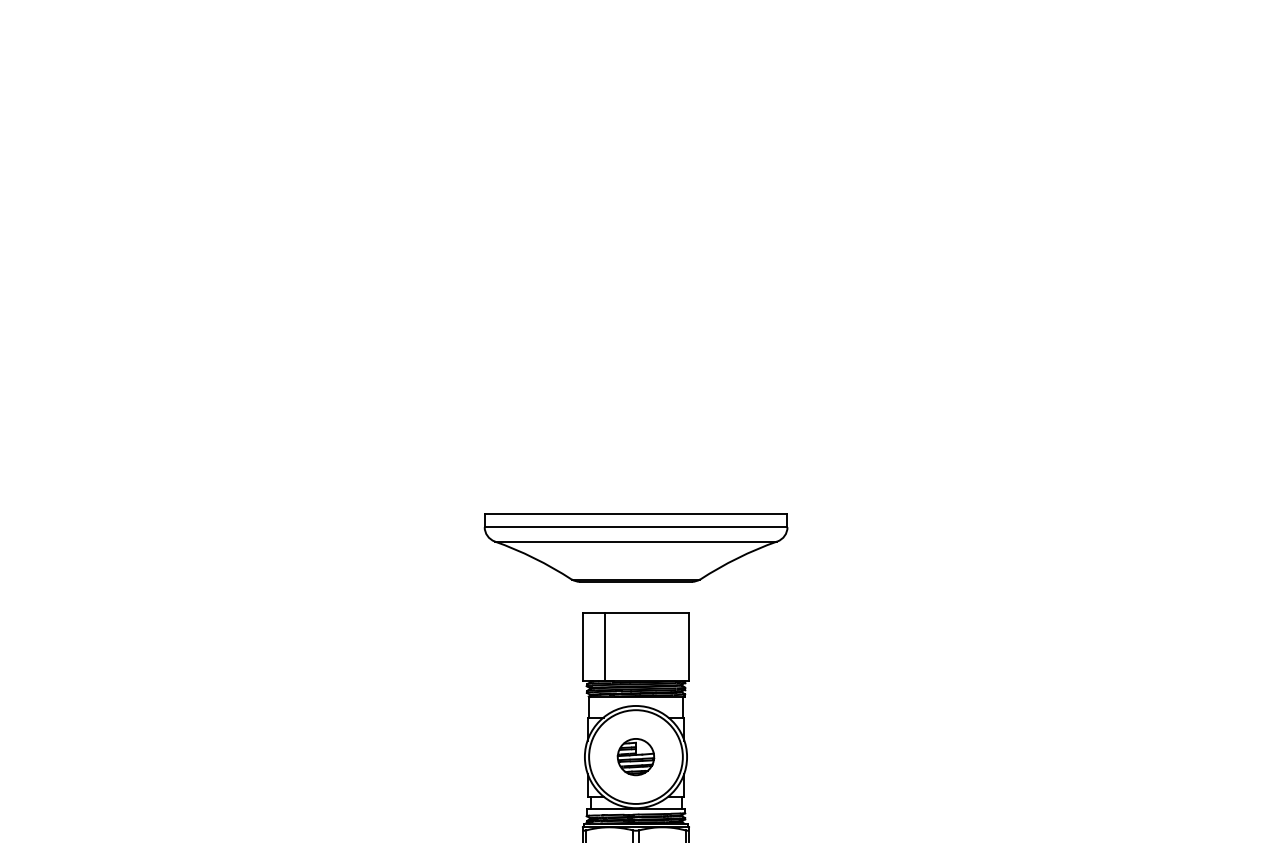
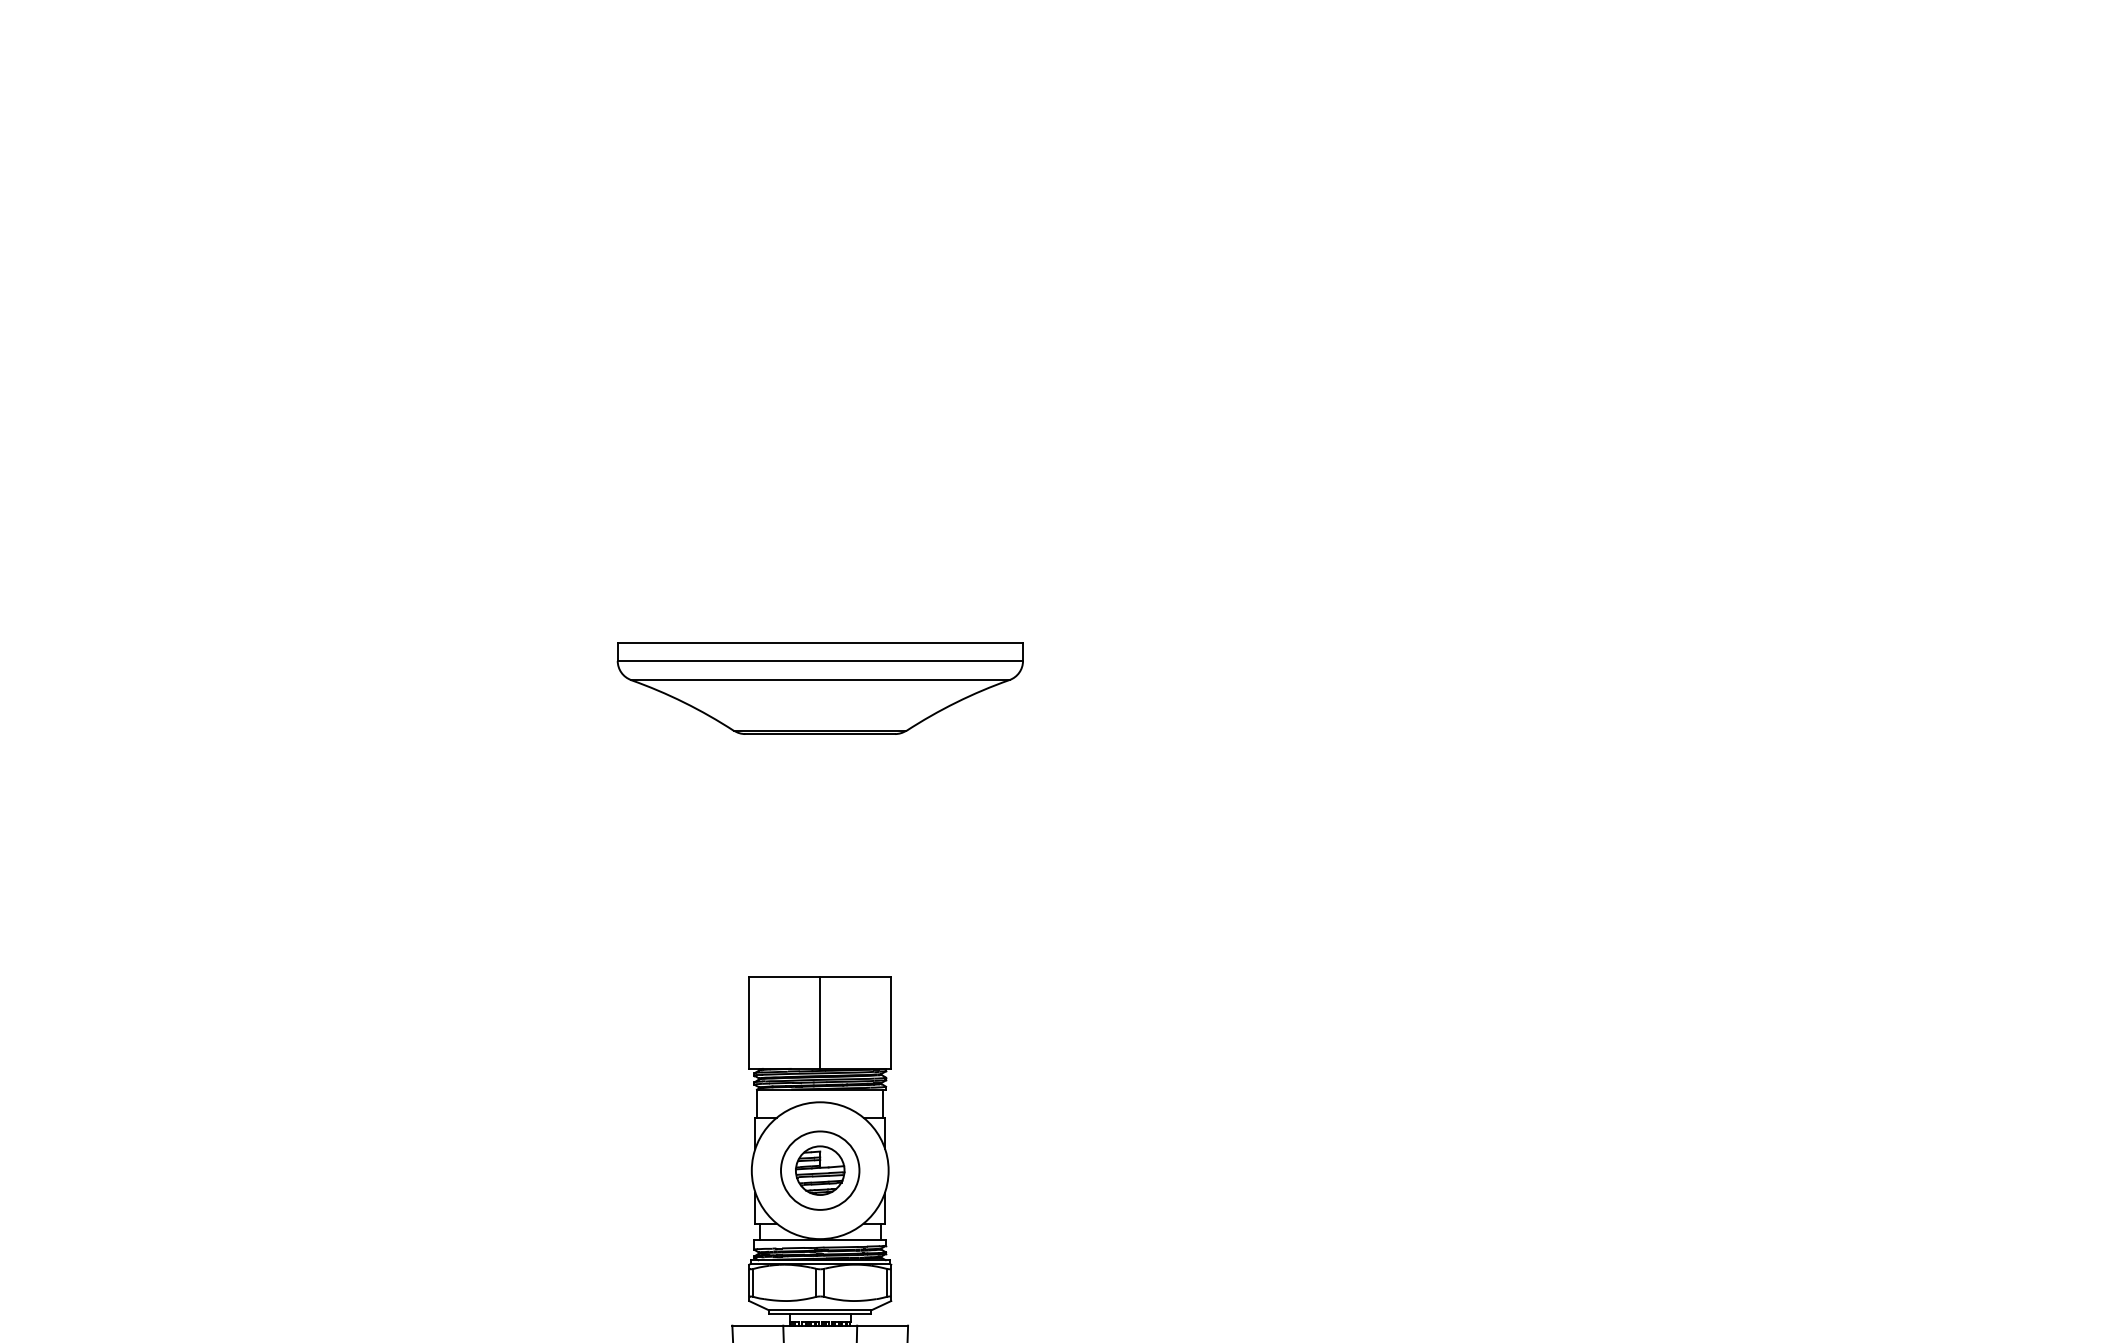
part: (635, 547) -> (819, 688), moved
line: (604, 646) -> (820, 1022), moved
circle: (635, 756) -> (819, 1170), size x0.62

